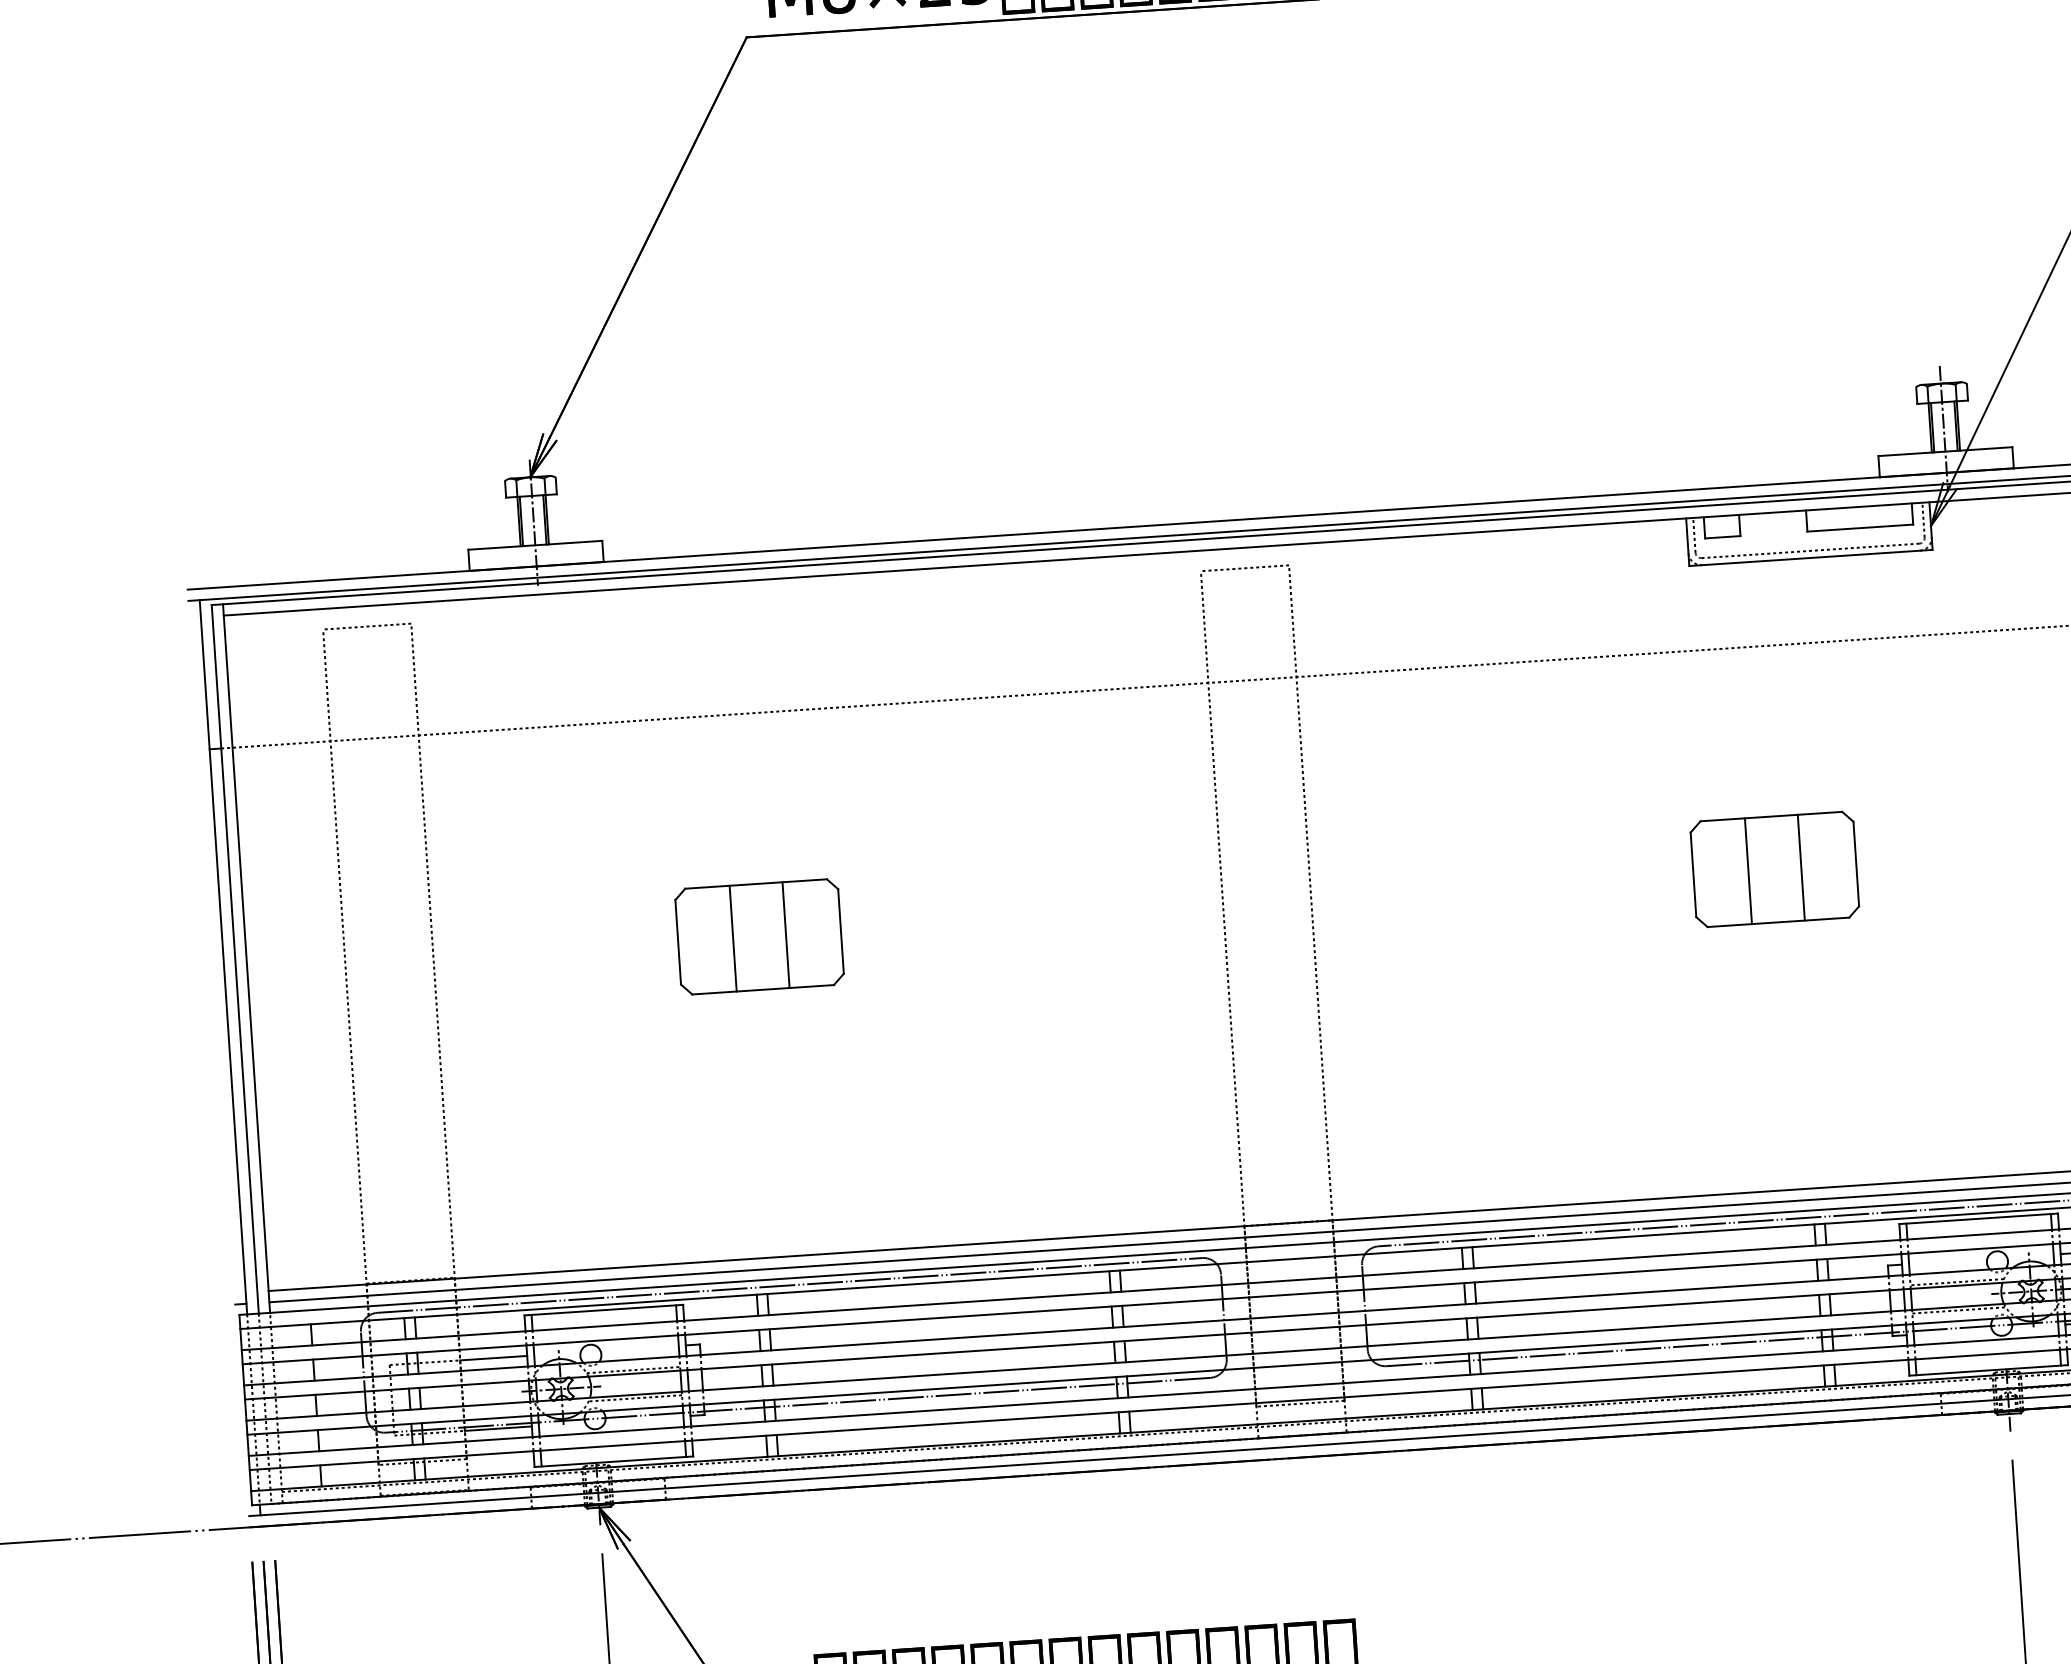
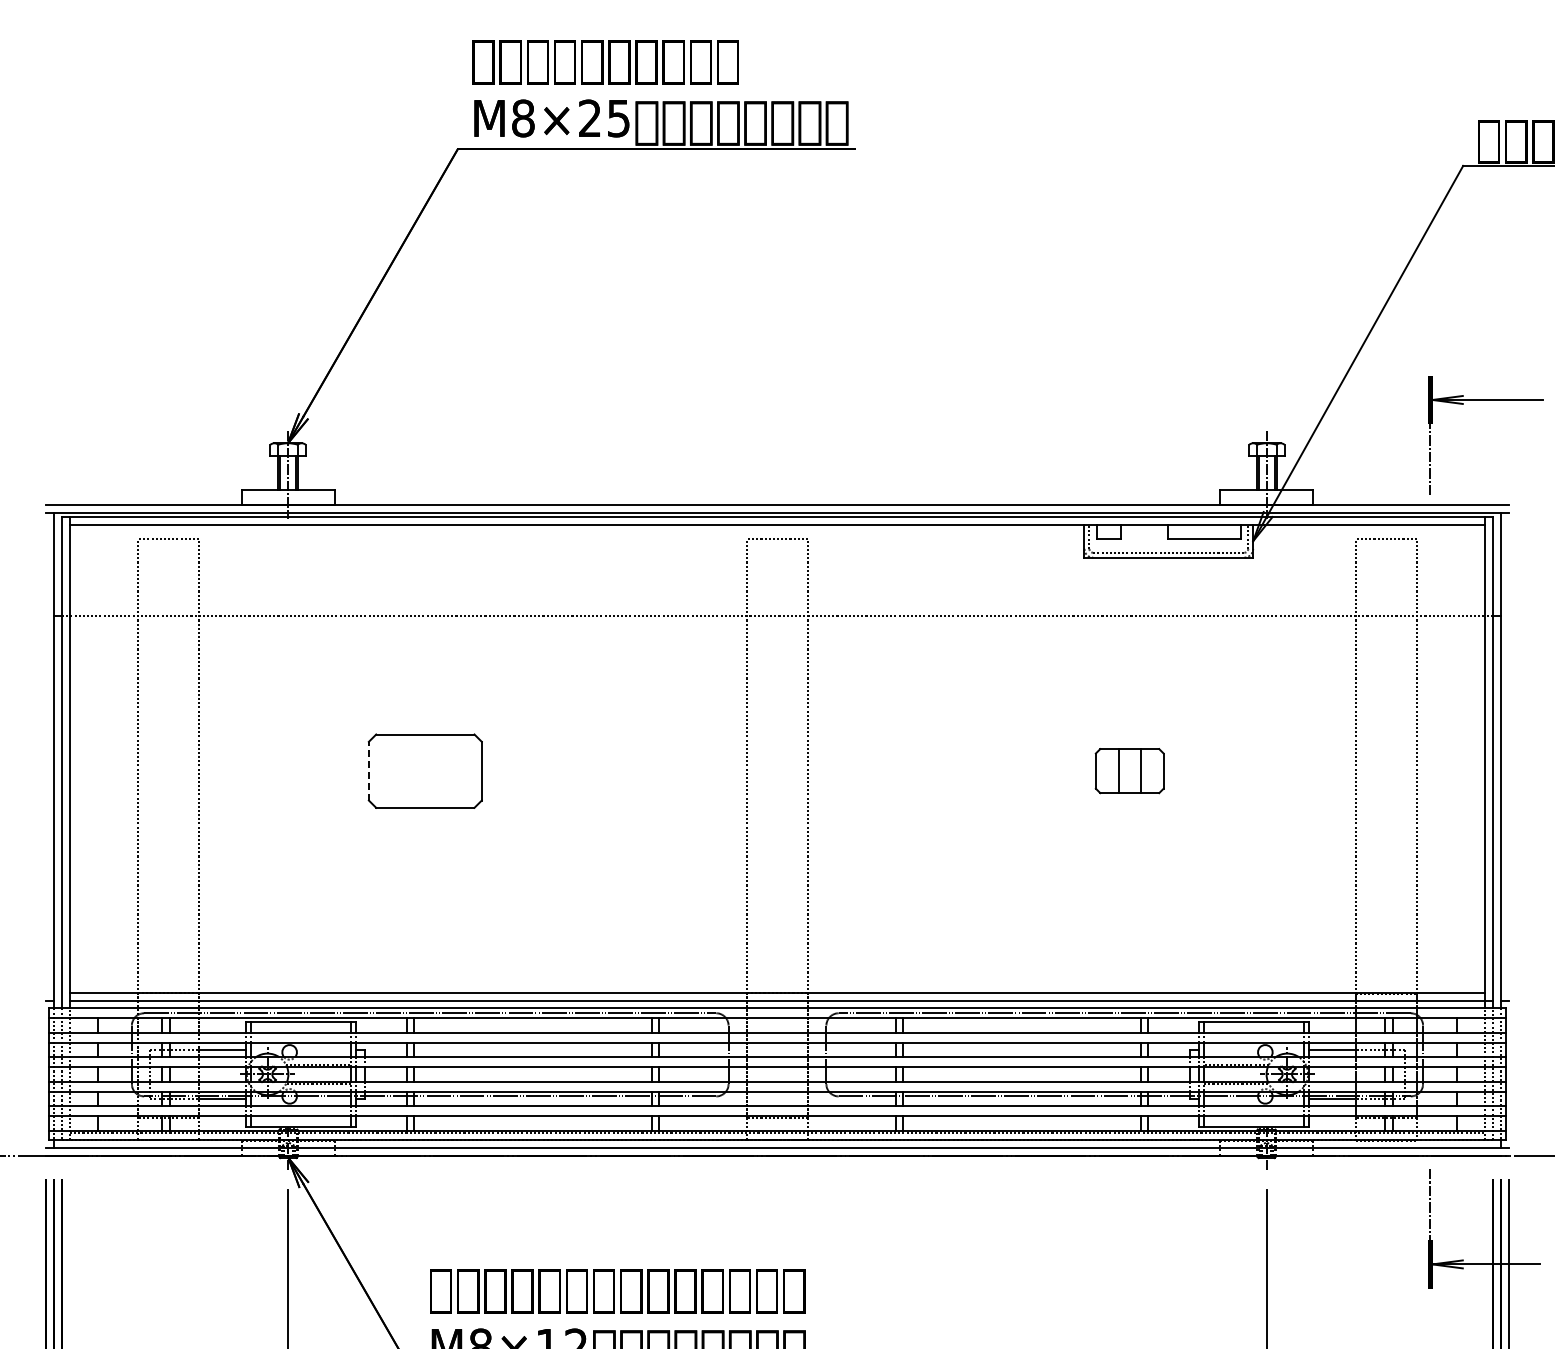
part: (1774, 868) -> (1129, 770), size x0.6
line: (785, 934) -> (443, 770), removed
line: (733, 937) -> (407, 770), removed
line: (677, 941) -> (368, 770), solid -> dashed

